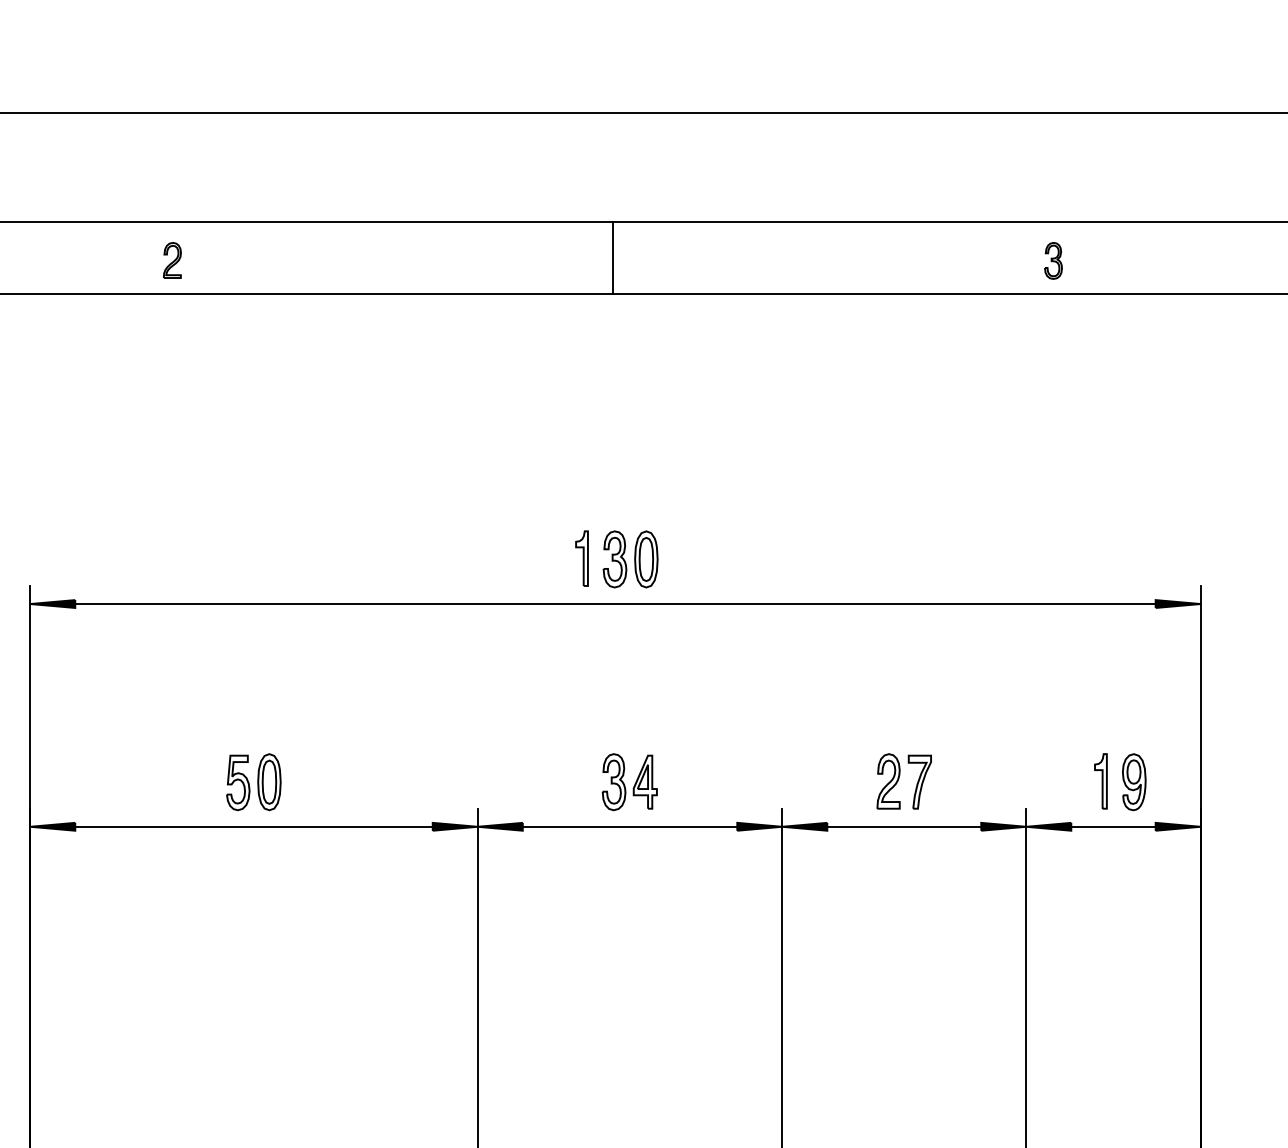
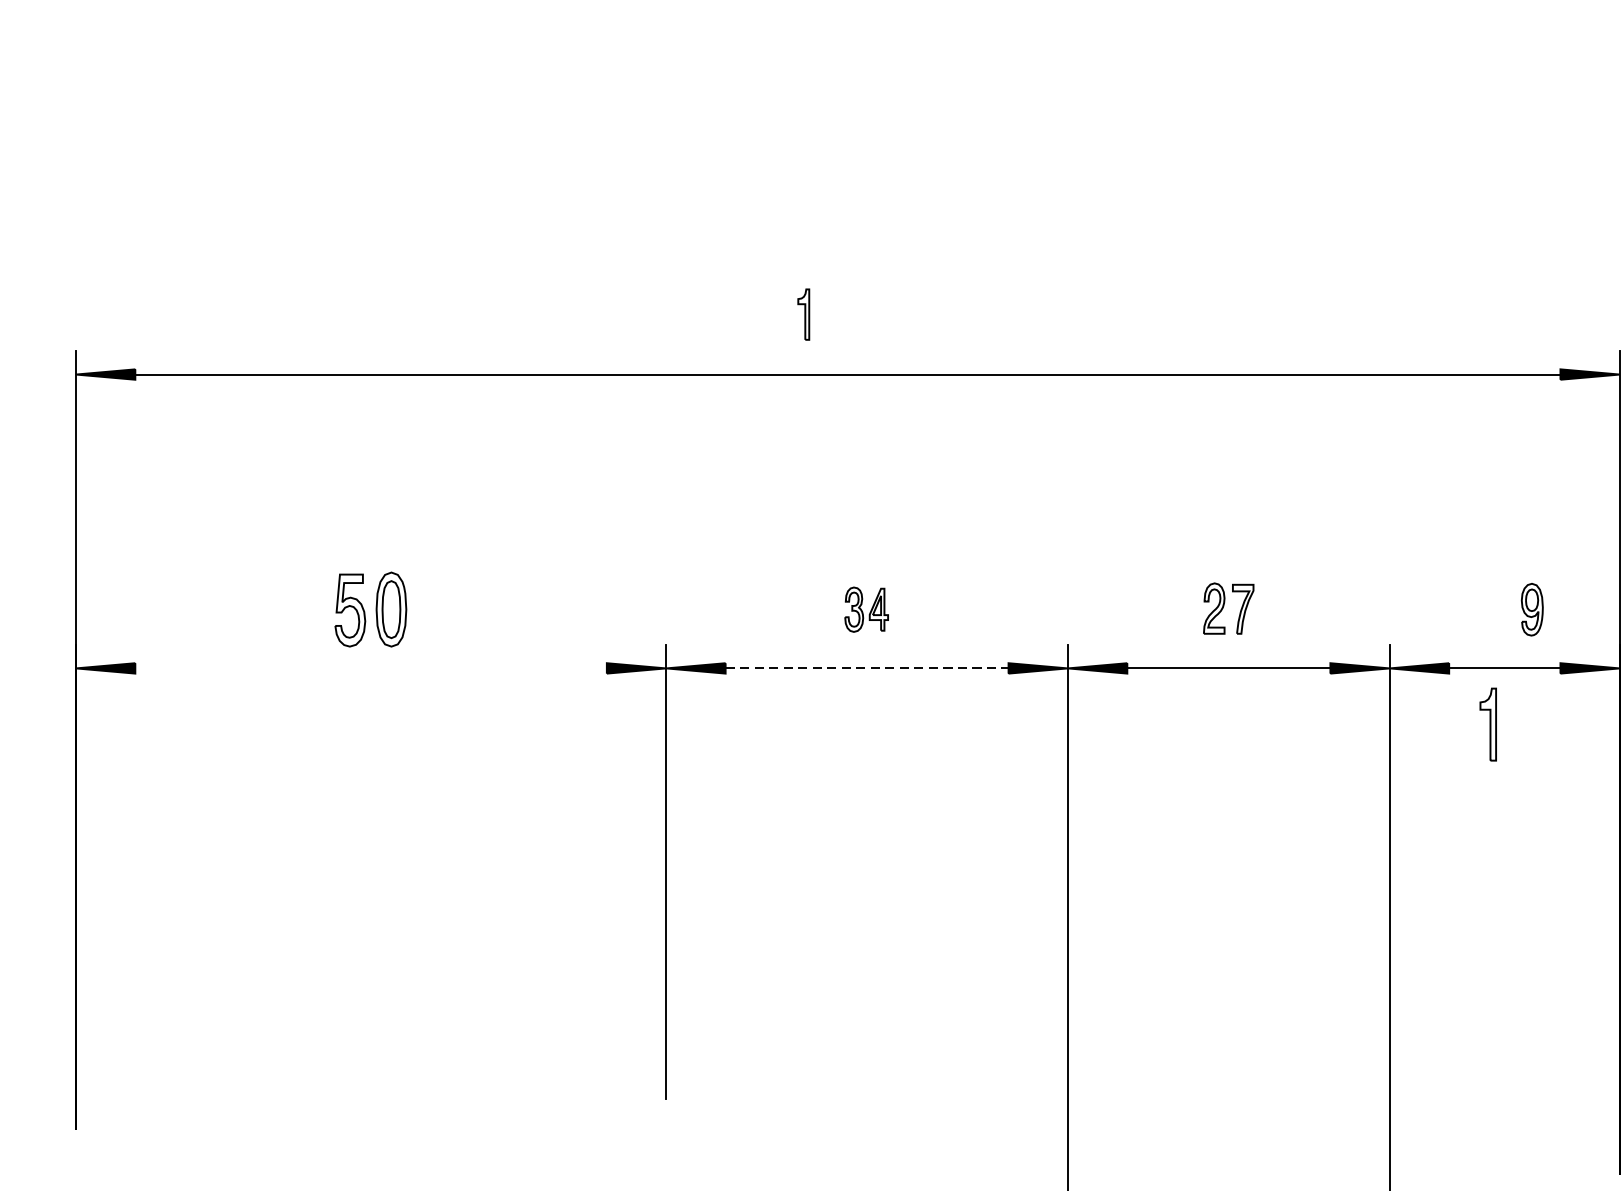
part: (581, 558) -> (803, 314), size x0.7
part: (630, 559) -> (867, 315), removed
part: (903, 781) -> (1227, 608), size x0.7
part: (1100, 781) -> (1487, 724), moved
part: (629, 782) -> (866, 609), size x0.6
part: (1134, 782) -> (1532, 609), size x0.7
line: (253, 826) -> (370, 668), removed
line: (630, 826) -> (867, 668), solid -> dashed

